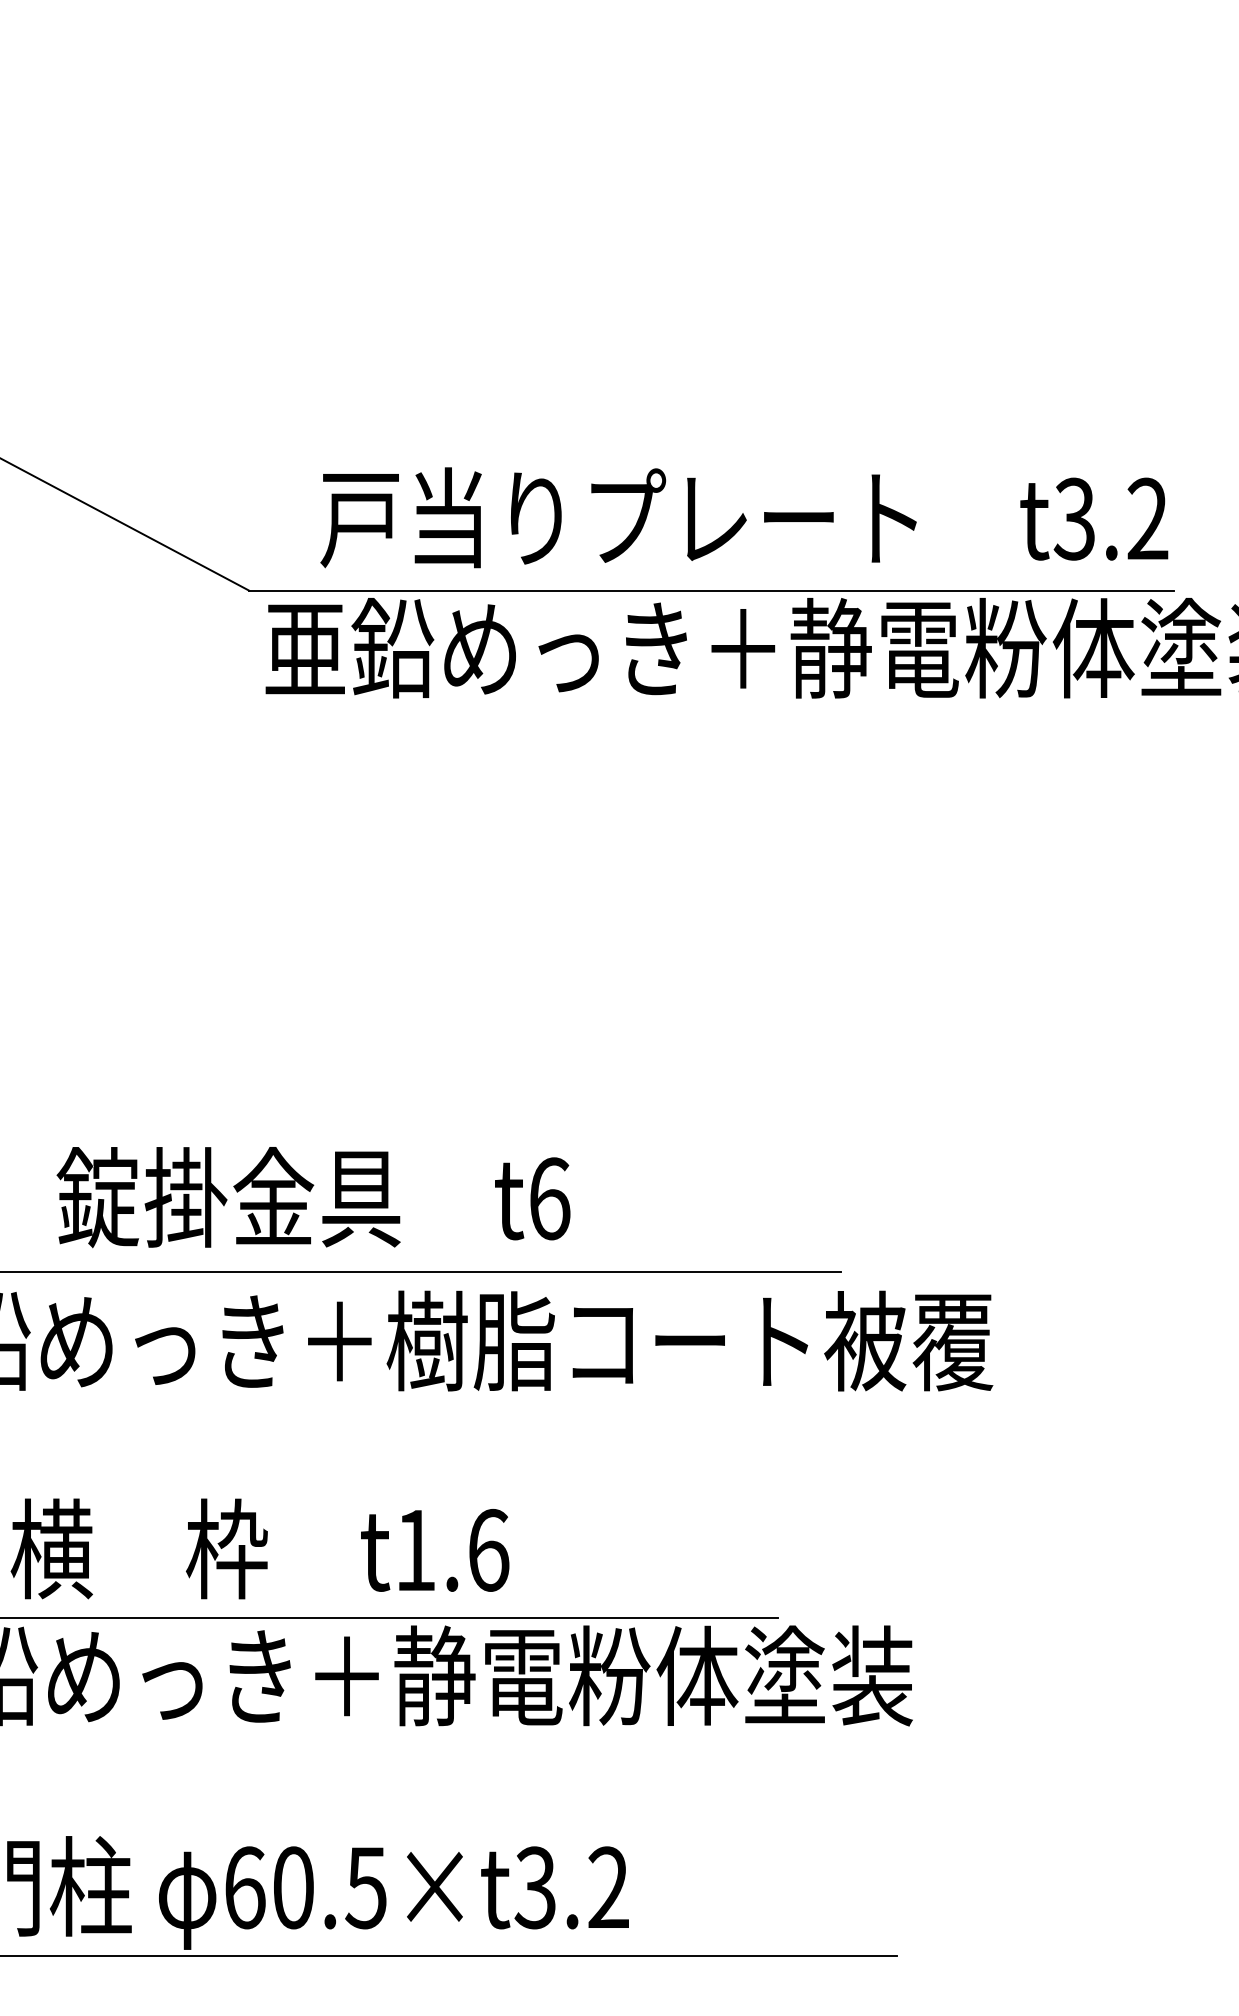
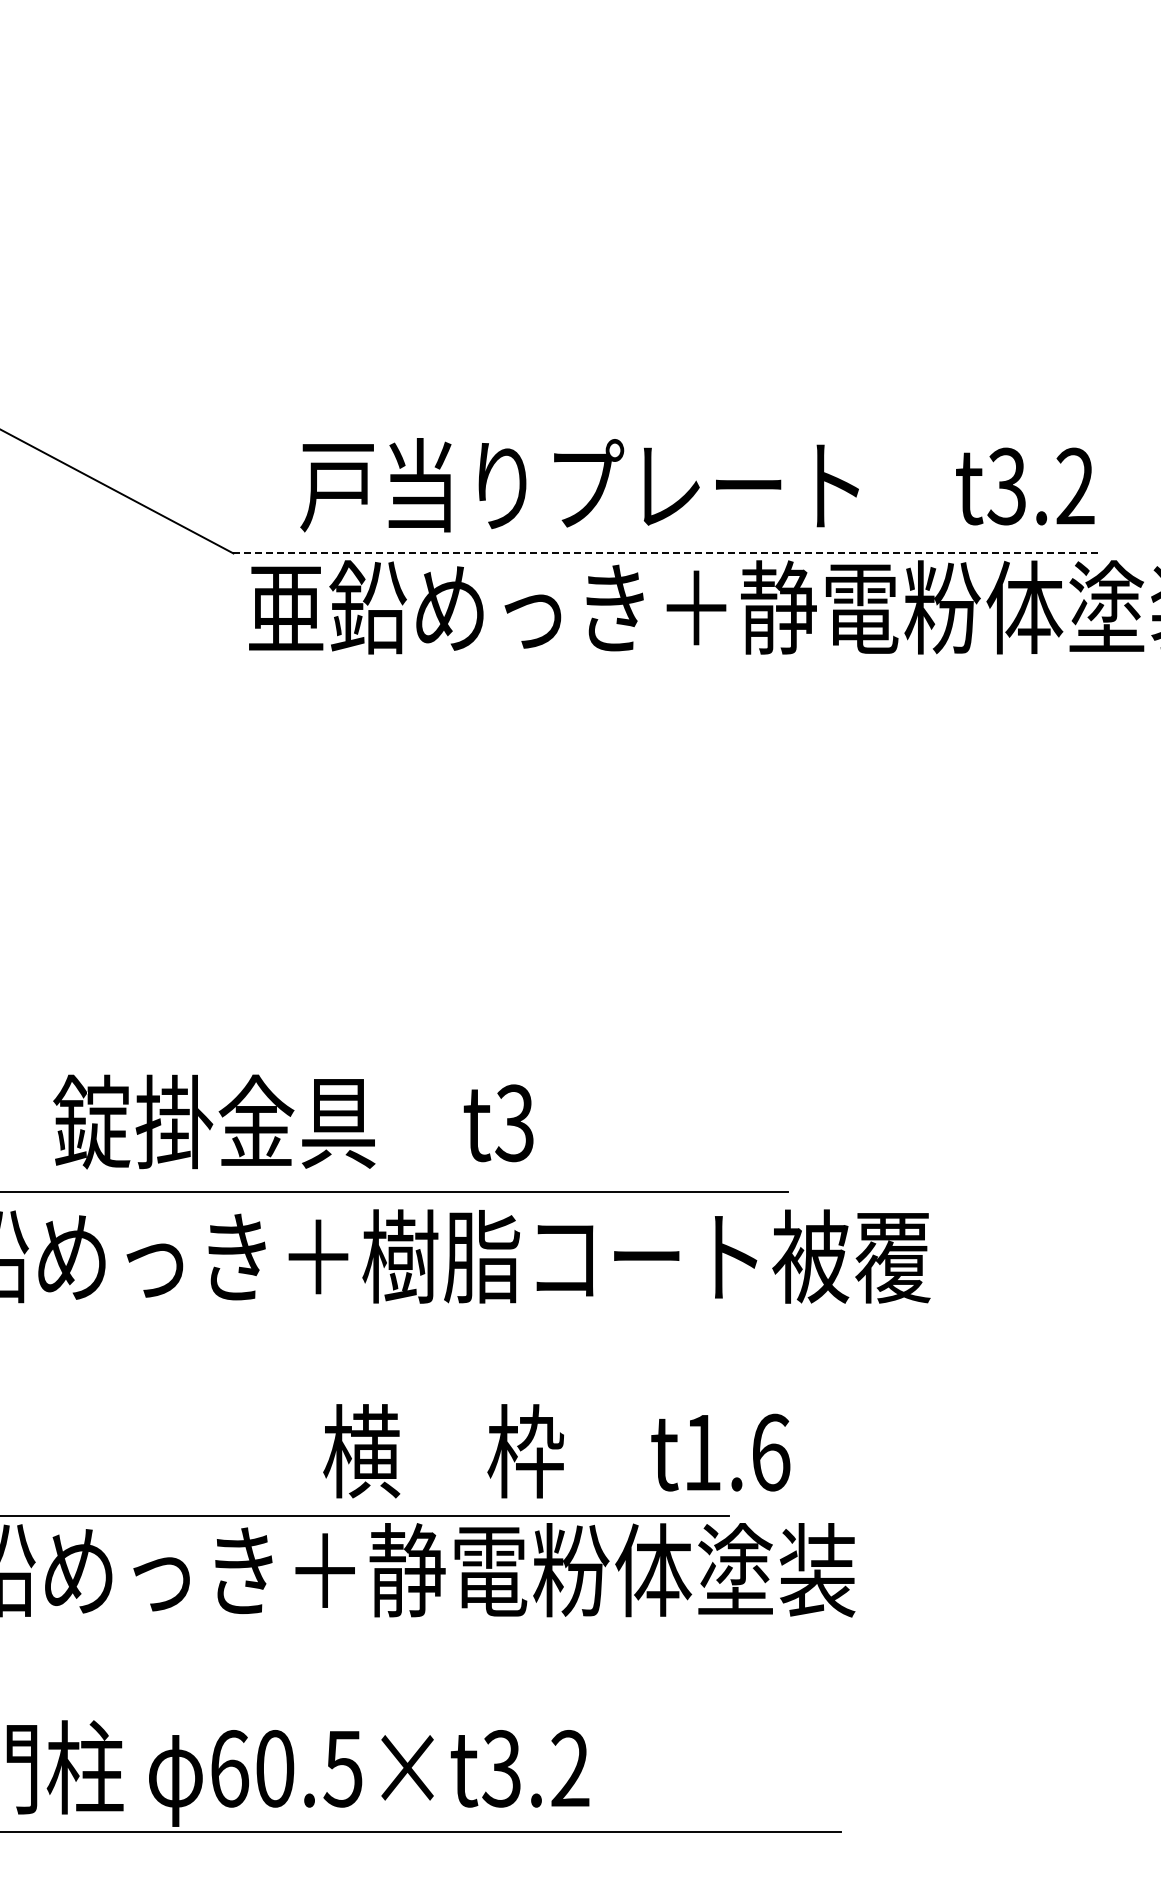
line: (712, 590) -> (667, 553), solid -> dashed
text: (549, 1199) -> (514, 1123), t6 -> t3
text: (259, 1549) -> (556, 1451), moved

